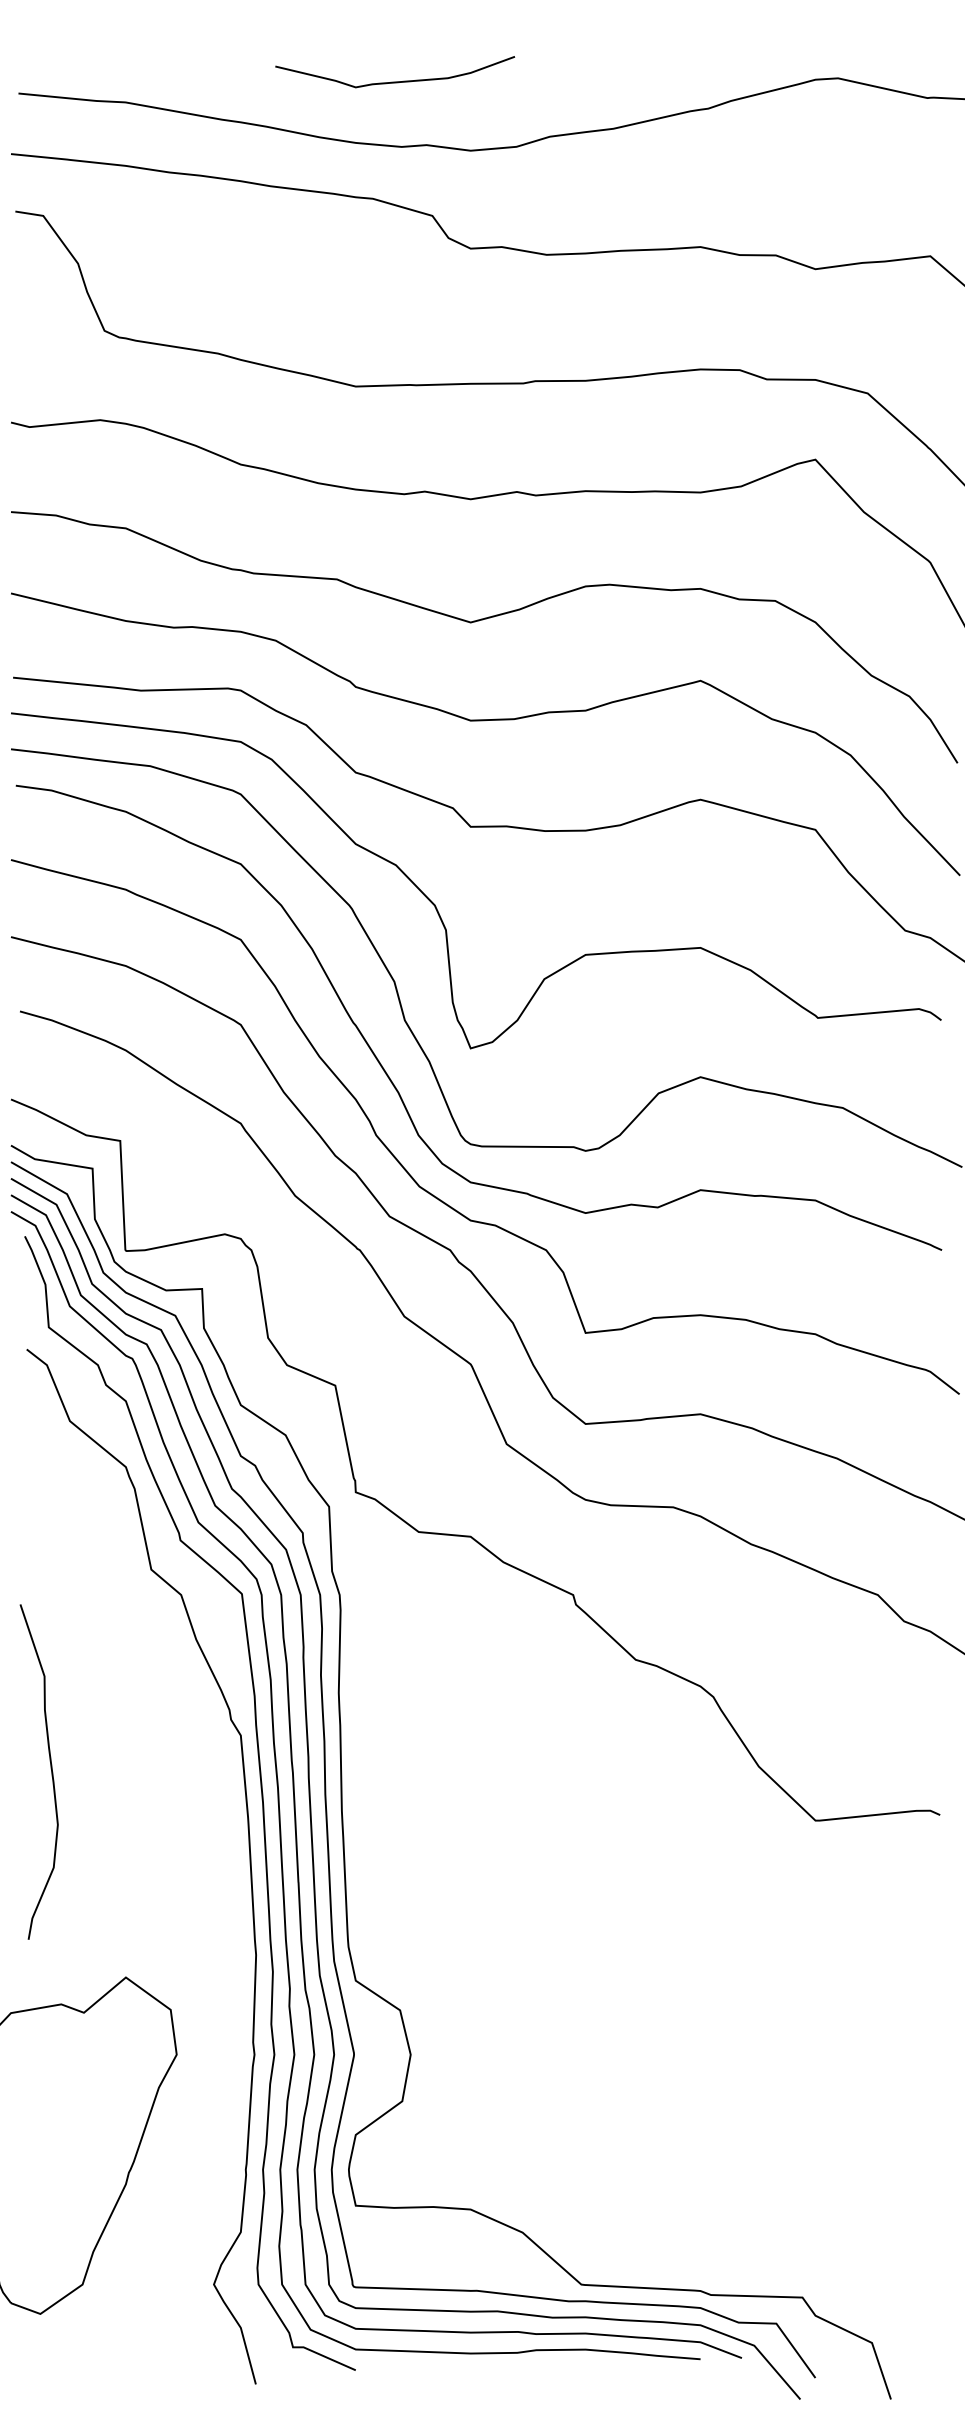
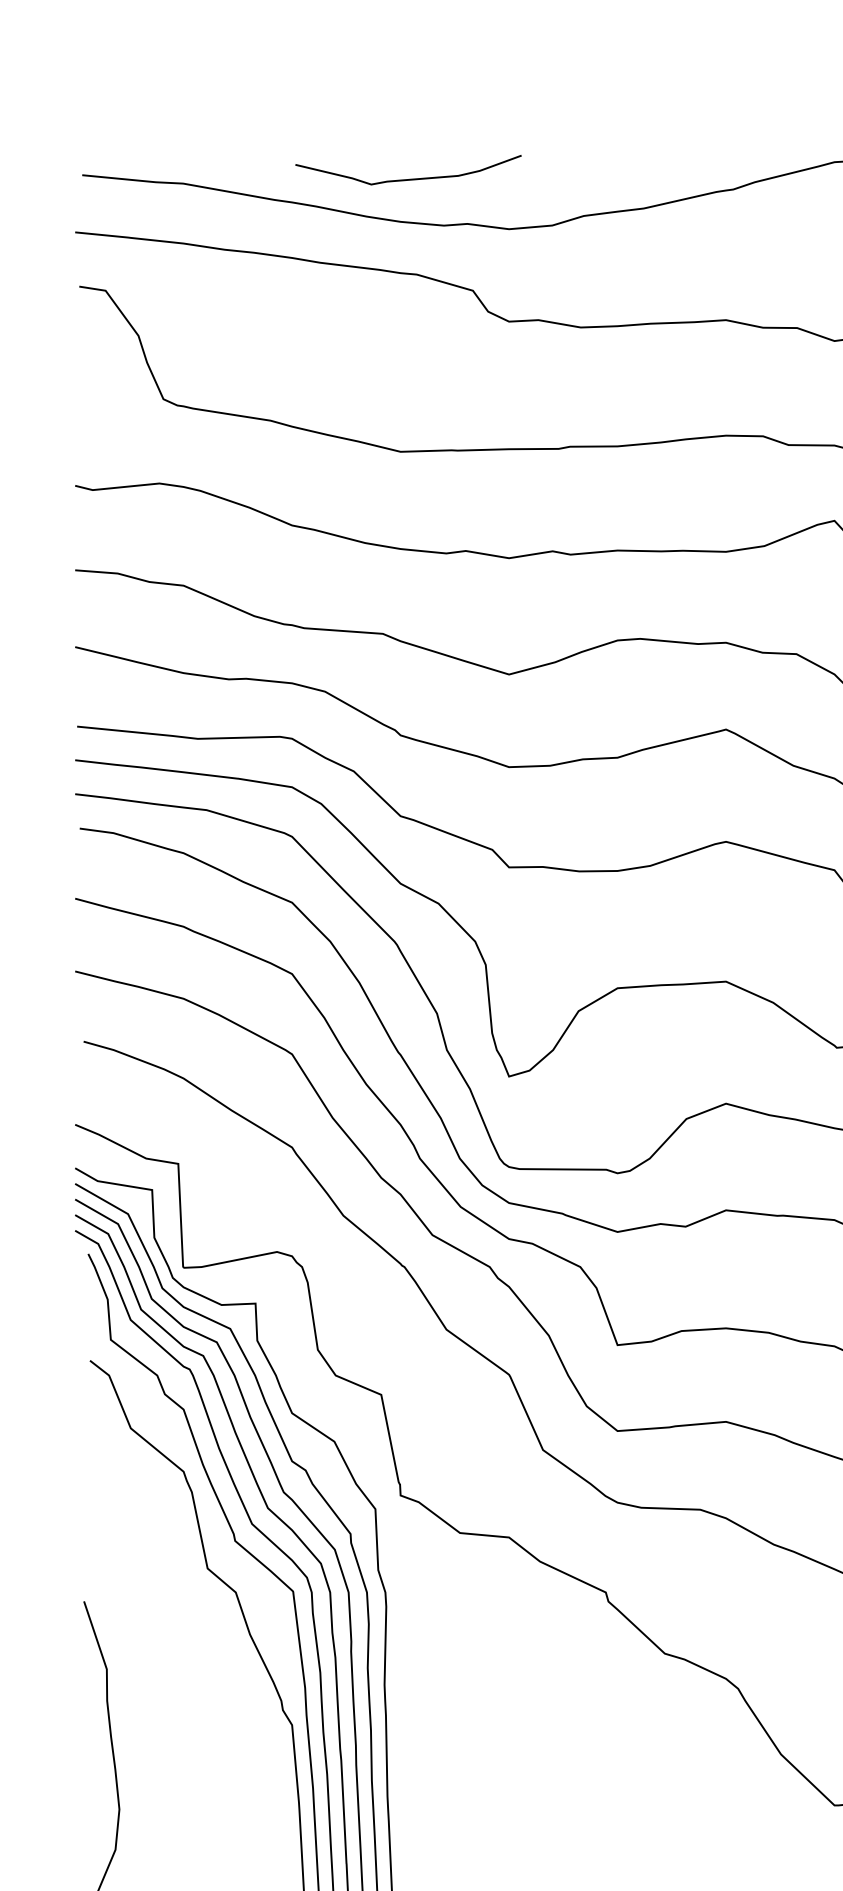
curve: (395, 81) -> (408, 178), moved

